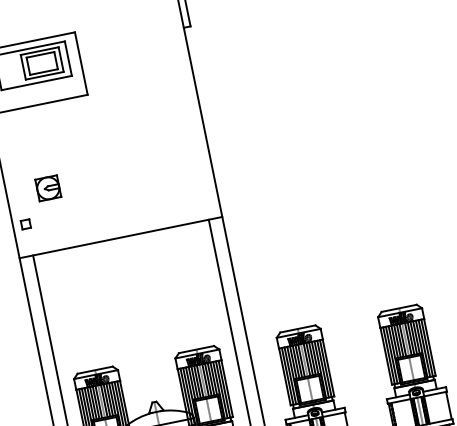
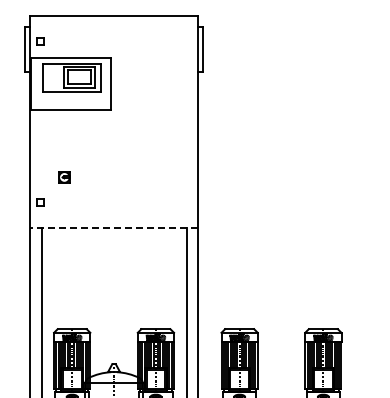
part: (48, 188) -> (64, 177), size x0.6
line: (121, 237) -> (114, 228), solid -> dashed

